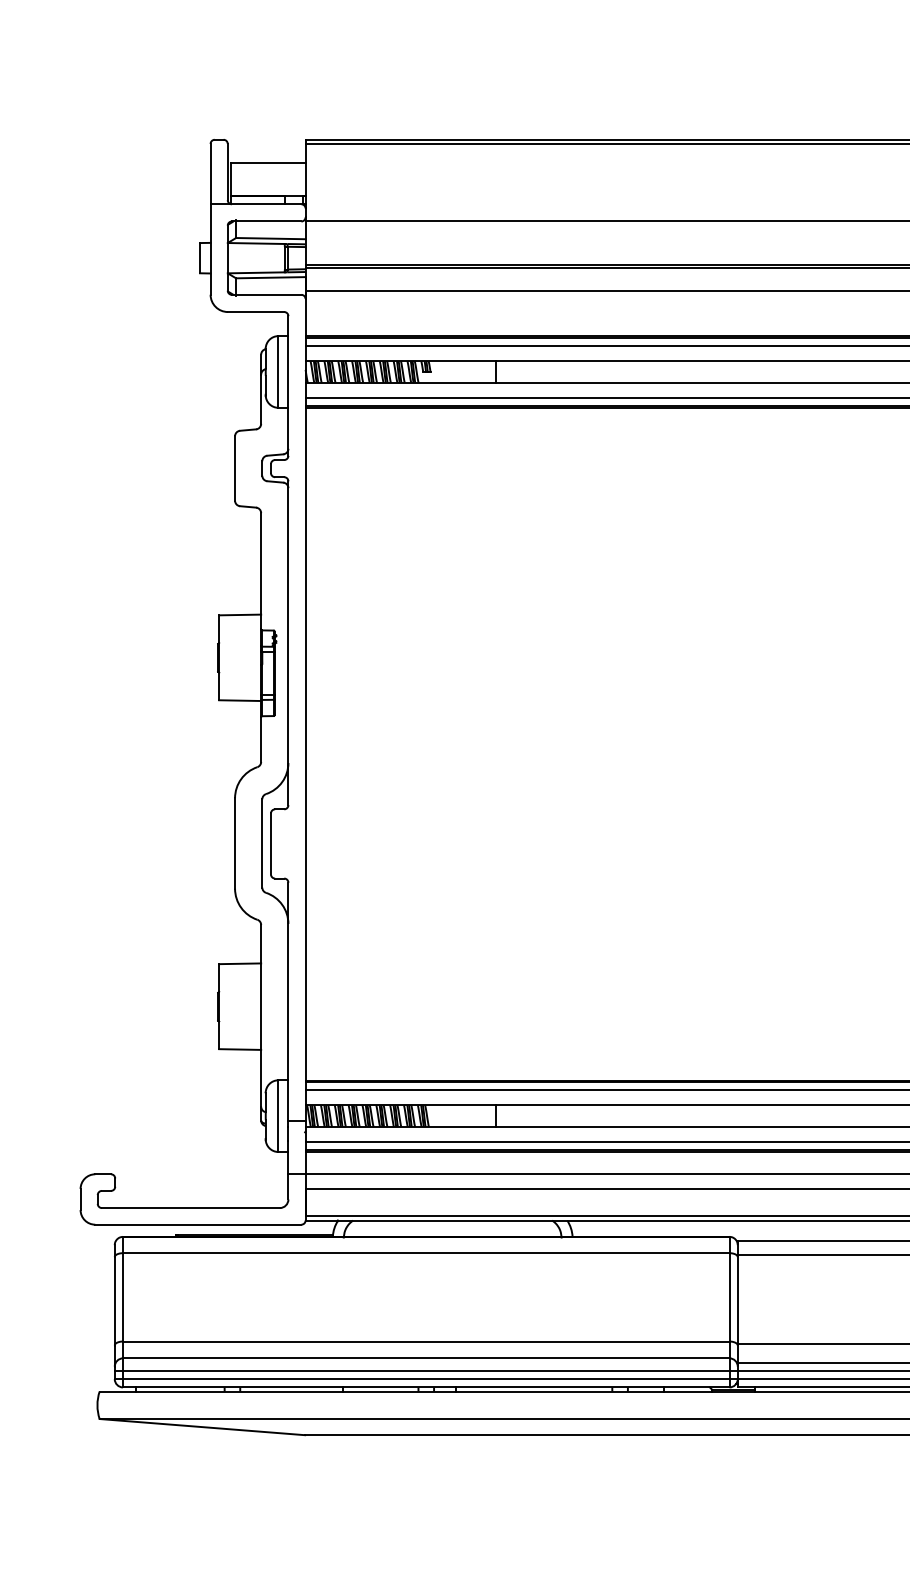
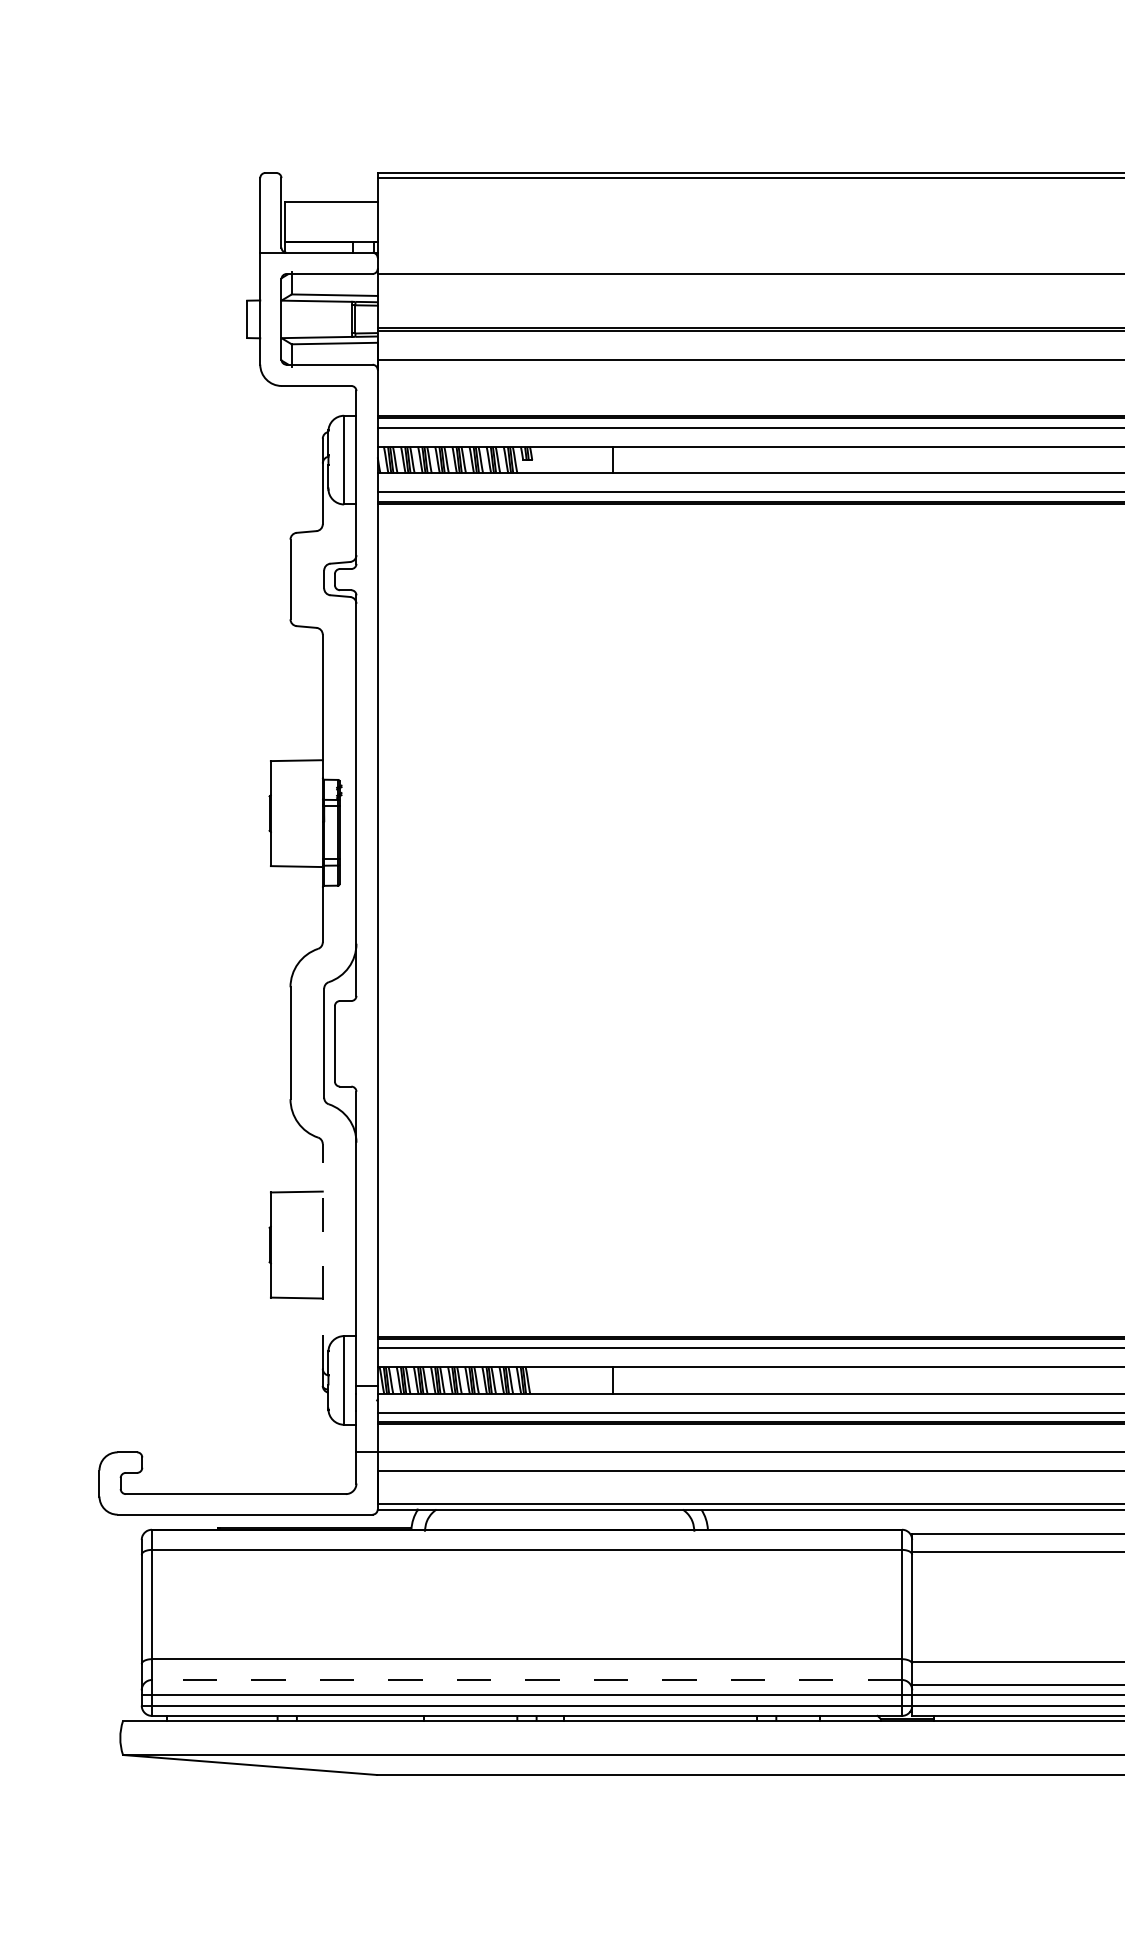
line: (260, 1015) -> (322, 1255), solid -> dashed
line: (425, 1357) -> (526, 1679), solid -> dashed

